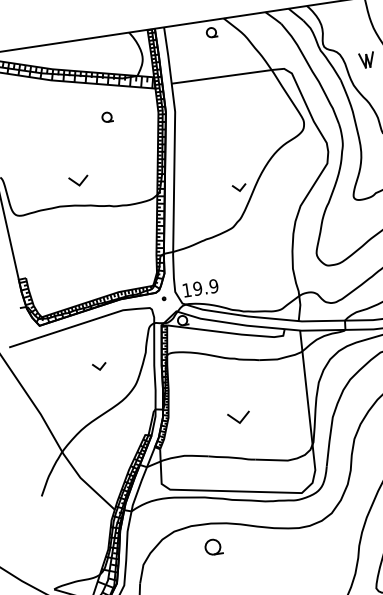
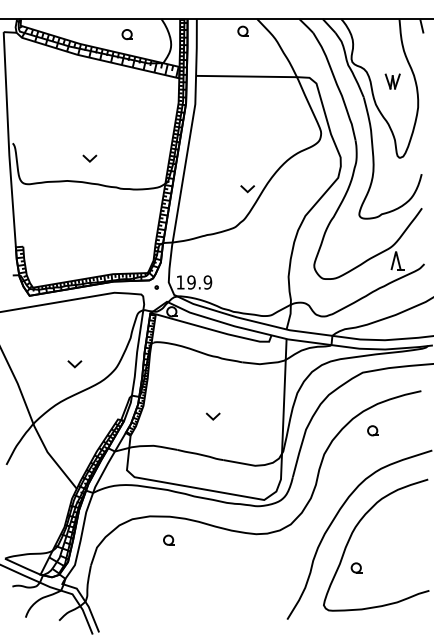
part: (106, 117) -> (126, 34), moved
part: (78, 181) -> (89, 158), size x0.71
part: (99, 367) -> (74, 364), moved
part: (238, 418) -> (212, 416), size x0.62
part: (212, 546) -> (168, 539), size x0.62

